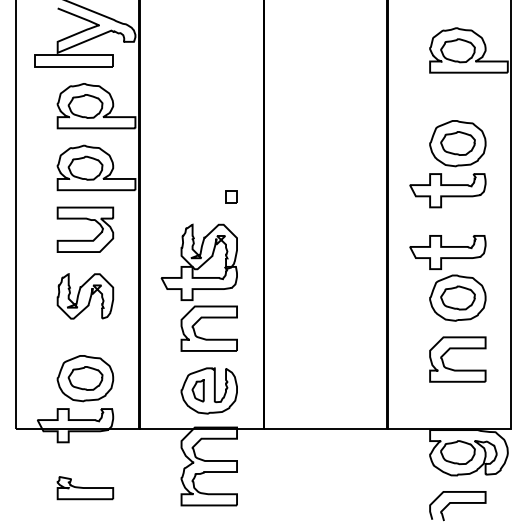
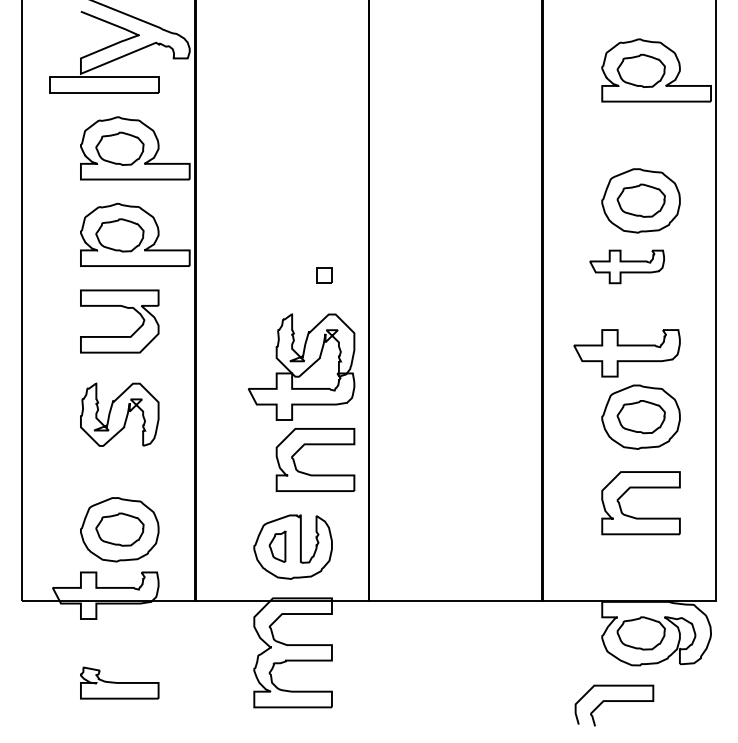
part: (447, 190) -> (626, 266), size x0.7
part: (198, 287) -> (300, 402), moved
curve: (457, 503) -> (613, 701), moved

